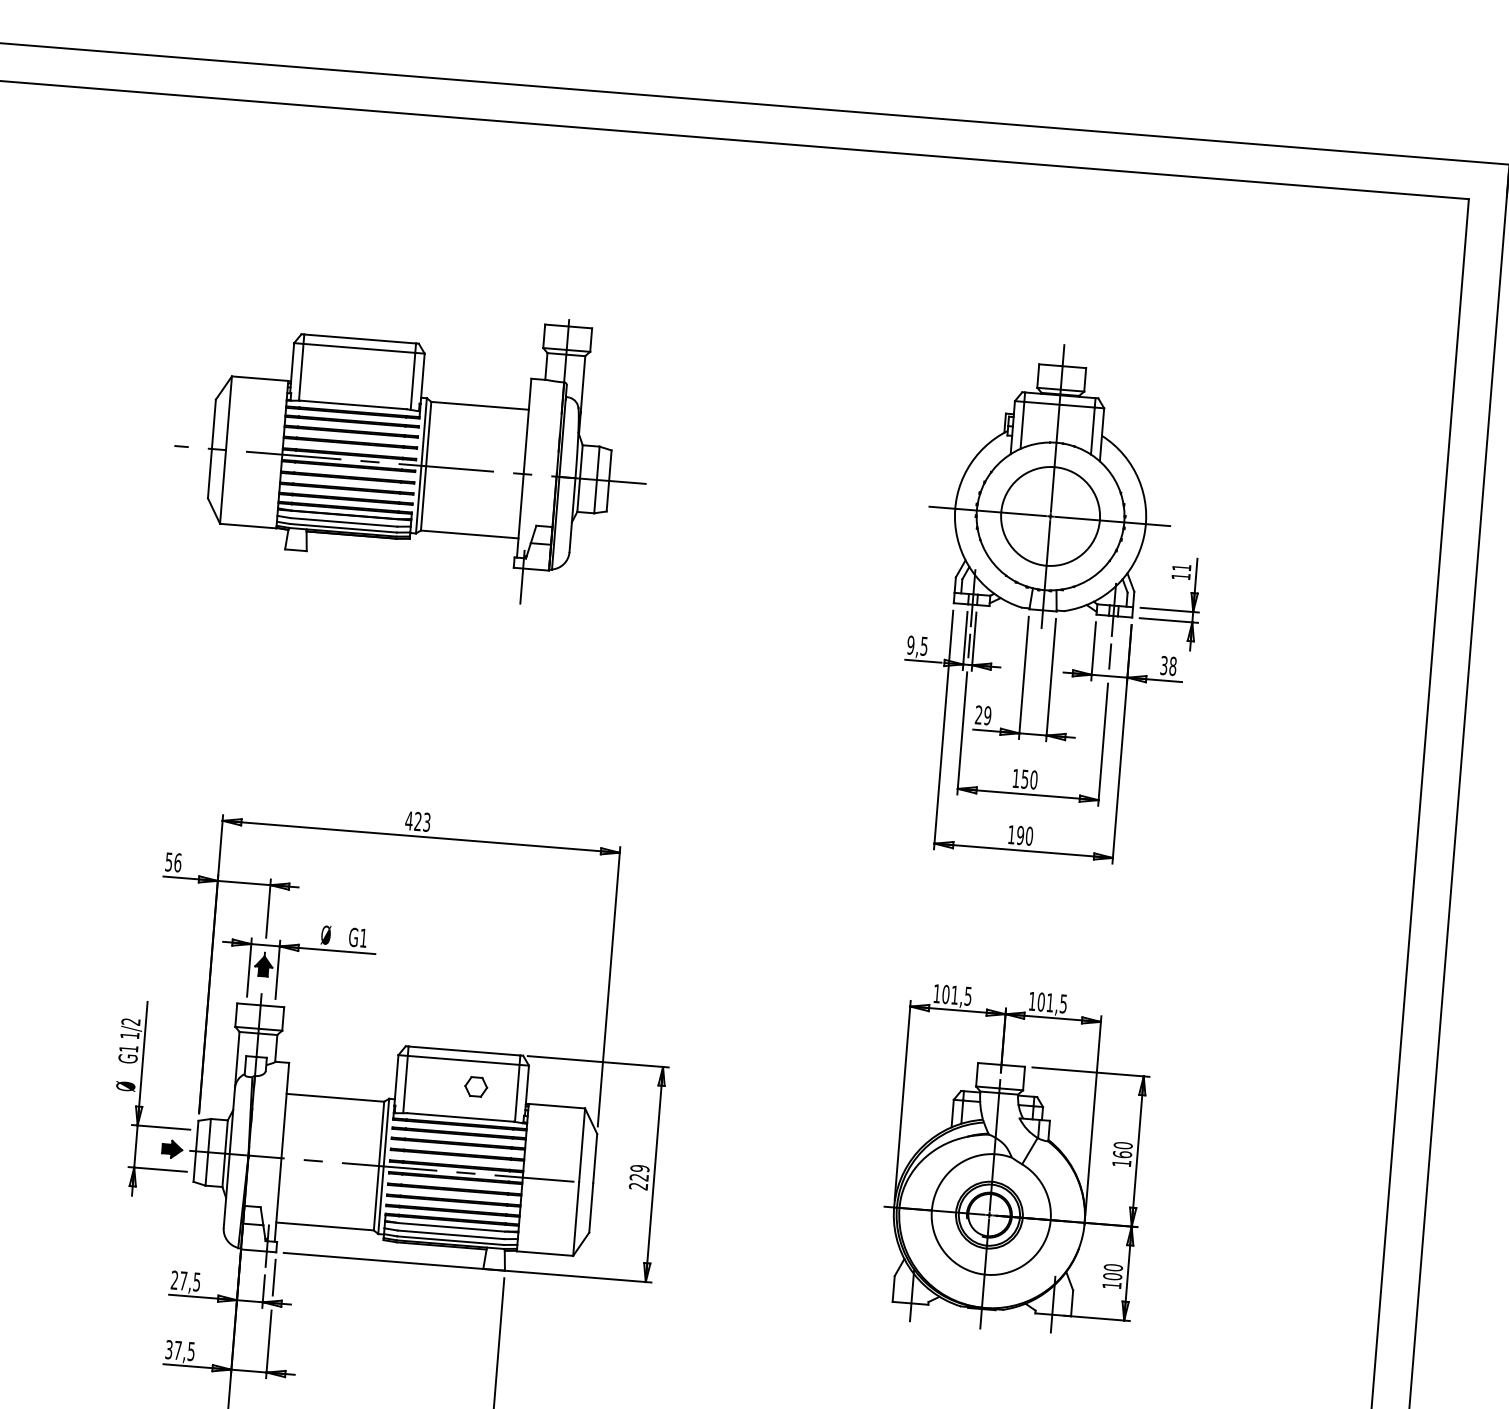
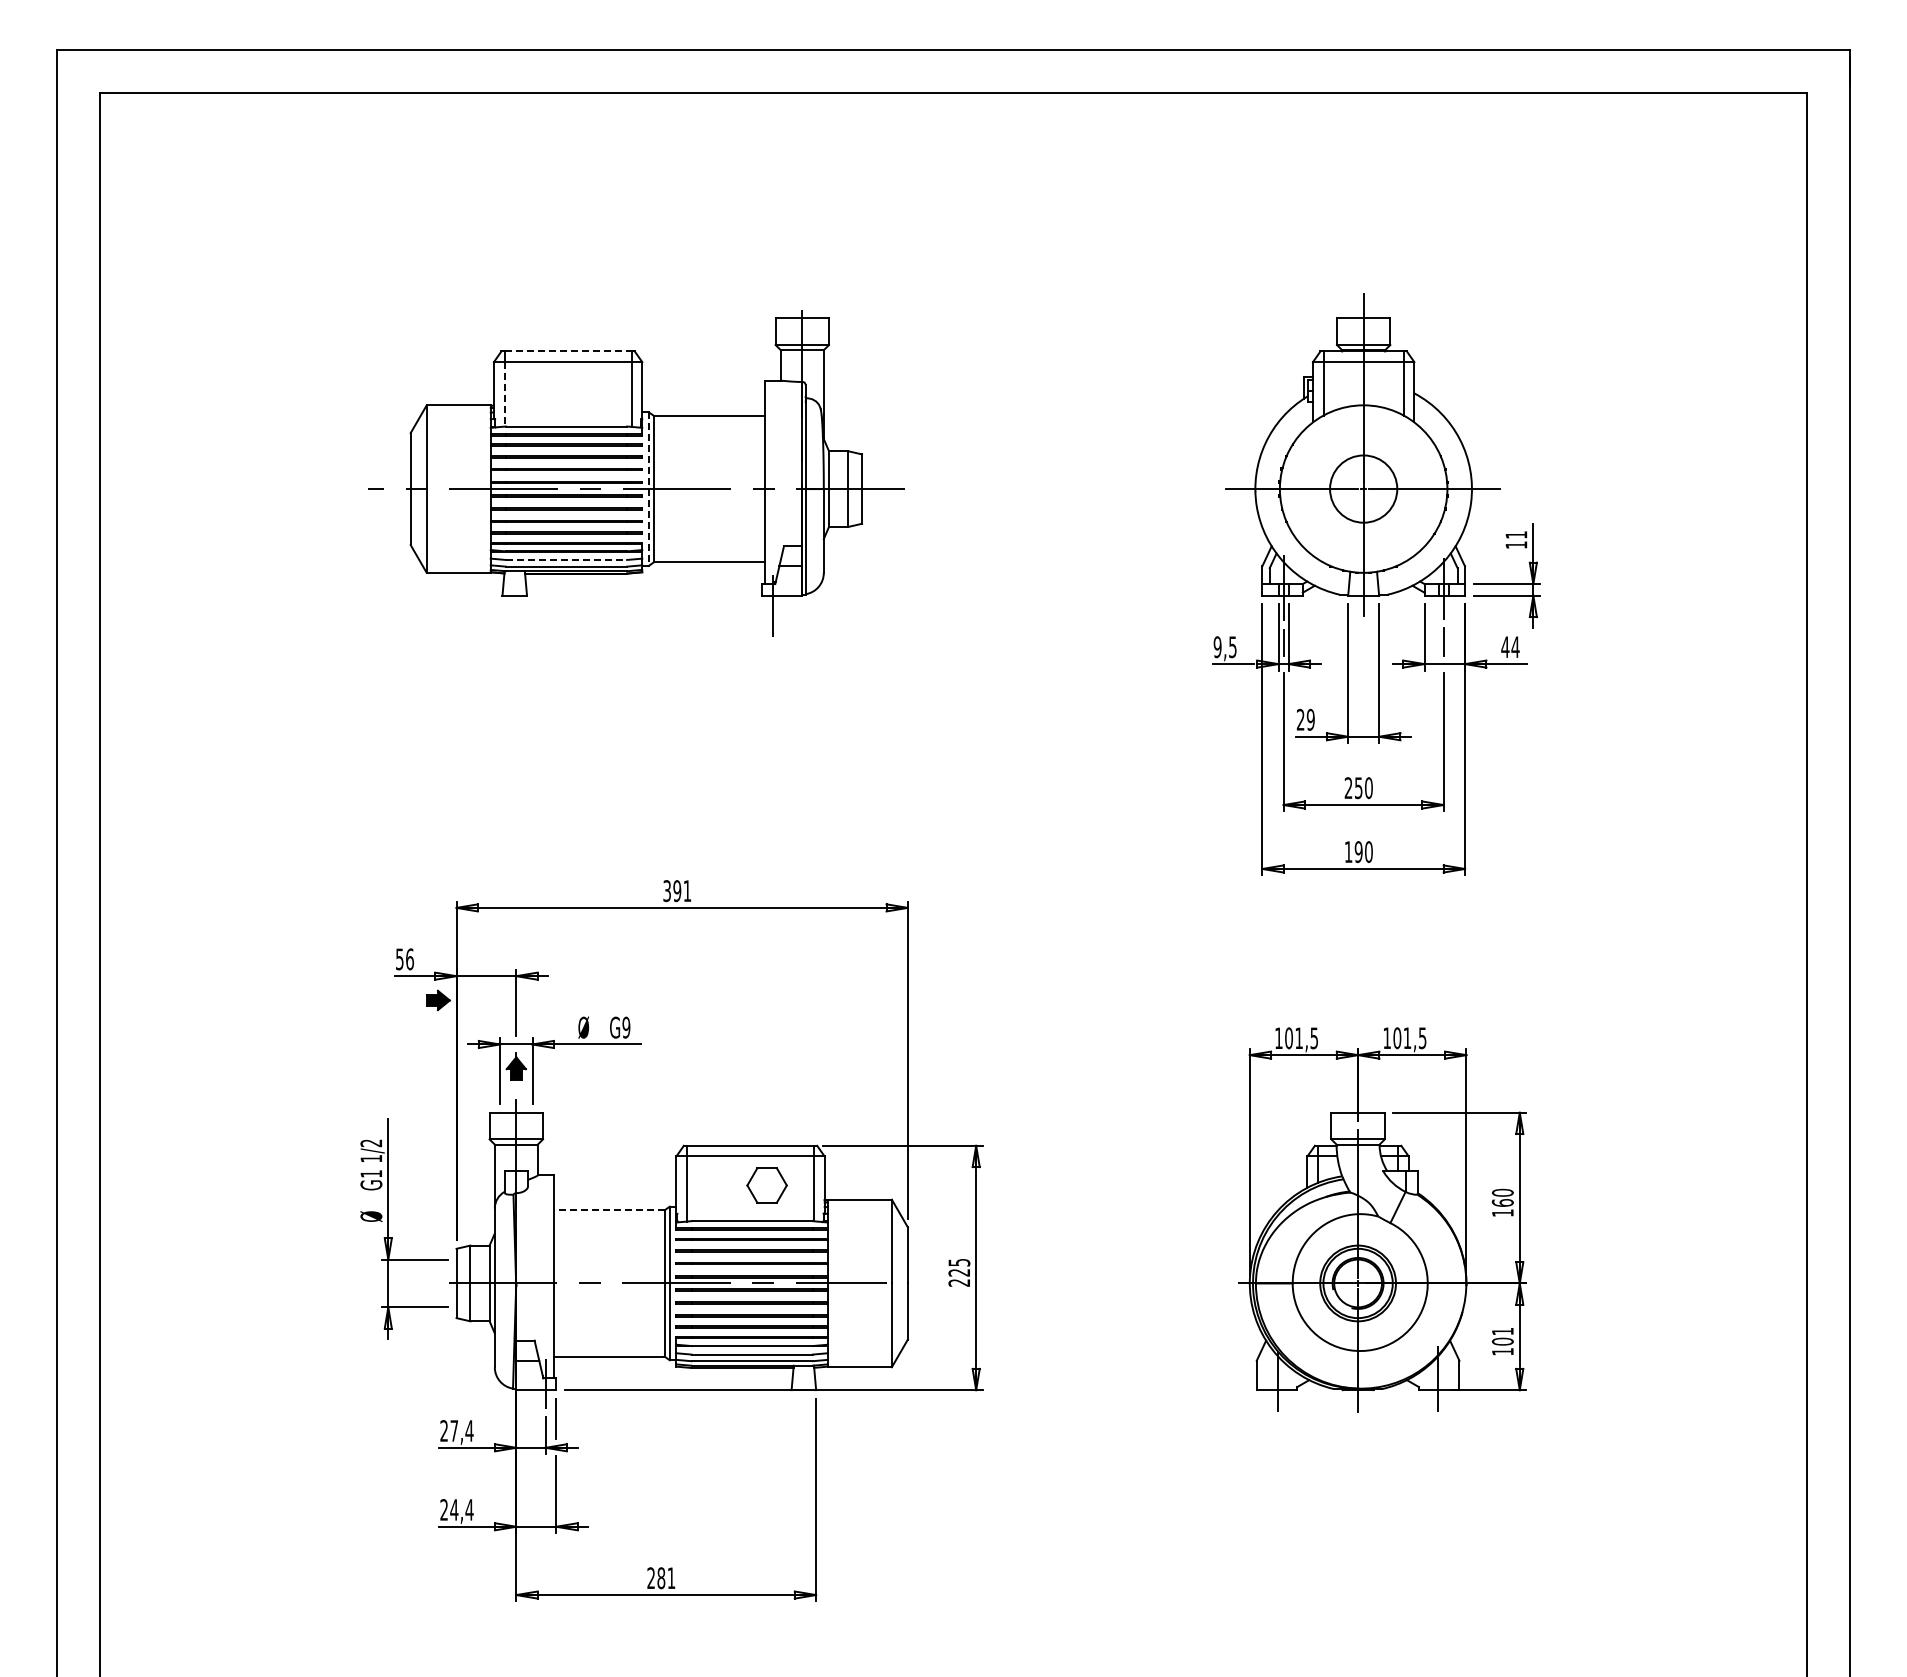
line: (360, 339) -> (568, 351), solid -> dashed
line: (301, 372) -> (504, 394), solid -> dashed
line: (421, 466) -> (648, 489), solid -> dashed
circle: (1050, 516) -> (1363, 489), size x0.6
line: (344, 521) -> (566, 559), solid -> dashed
text: (1168, 666) -> (1510, 647), 38 -> 44
text: (1016, 778) -> (1348, 787), 150 -> 250
text: (418, 822) -> (677, 891), 423 -> 391
text: (363, 938) -> (626, 1027), G1 -> G9
part: (475, 1086) -> (766, 1184), size x1.6
line: (334, 1097) -> (608, 1210), solid -> dashed
part: (172, 1149) -> (438, 1000), moved
text: (639, 1168) -> (958, 1262), 229 -> 225
text: (1113, 1267) -> (1502, 1331), 100 -> 101
text: (196, 1281) -> (469, 1430), 27,5 -> 27,4
text: (179, 1350) -> (456, 1509), 37,5 -> 24,4

